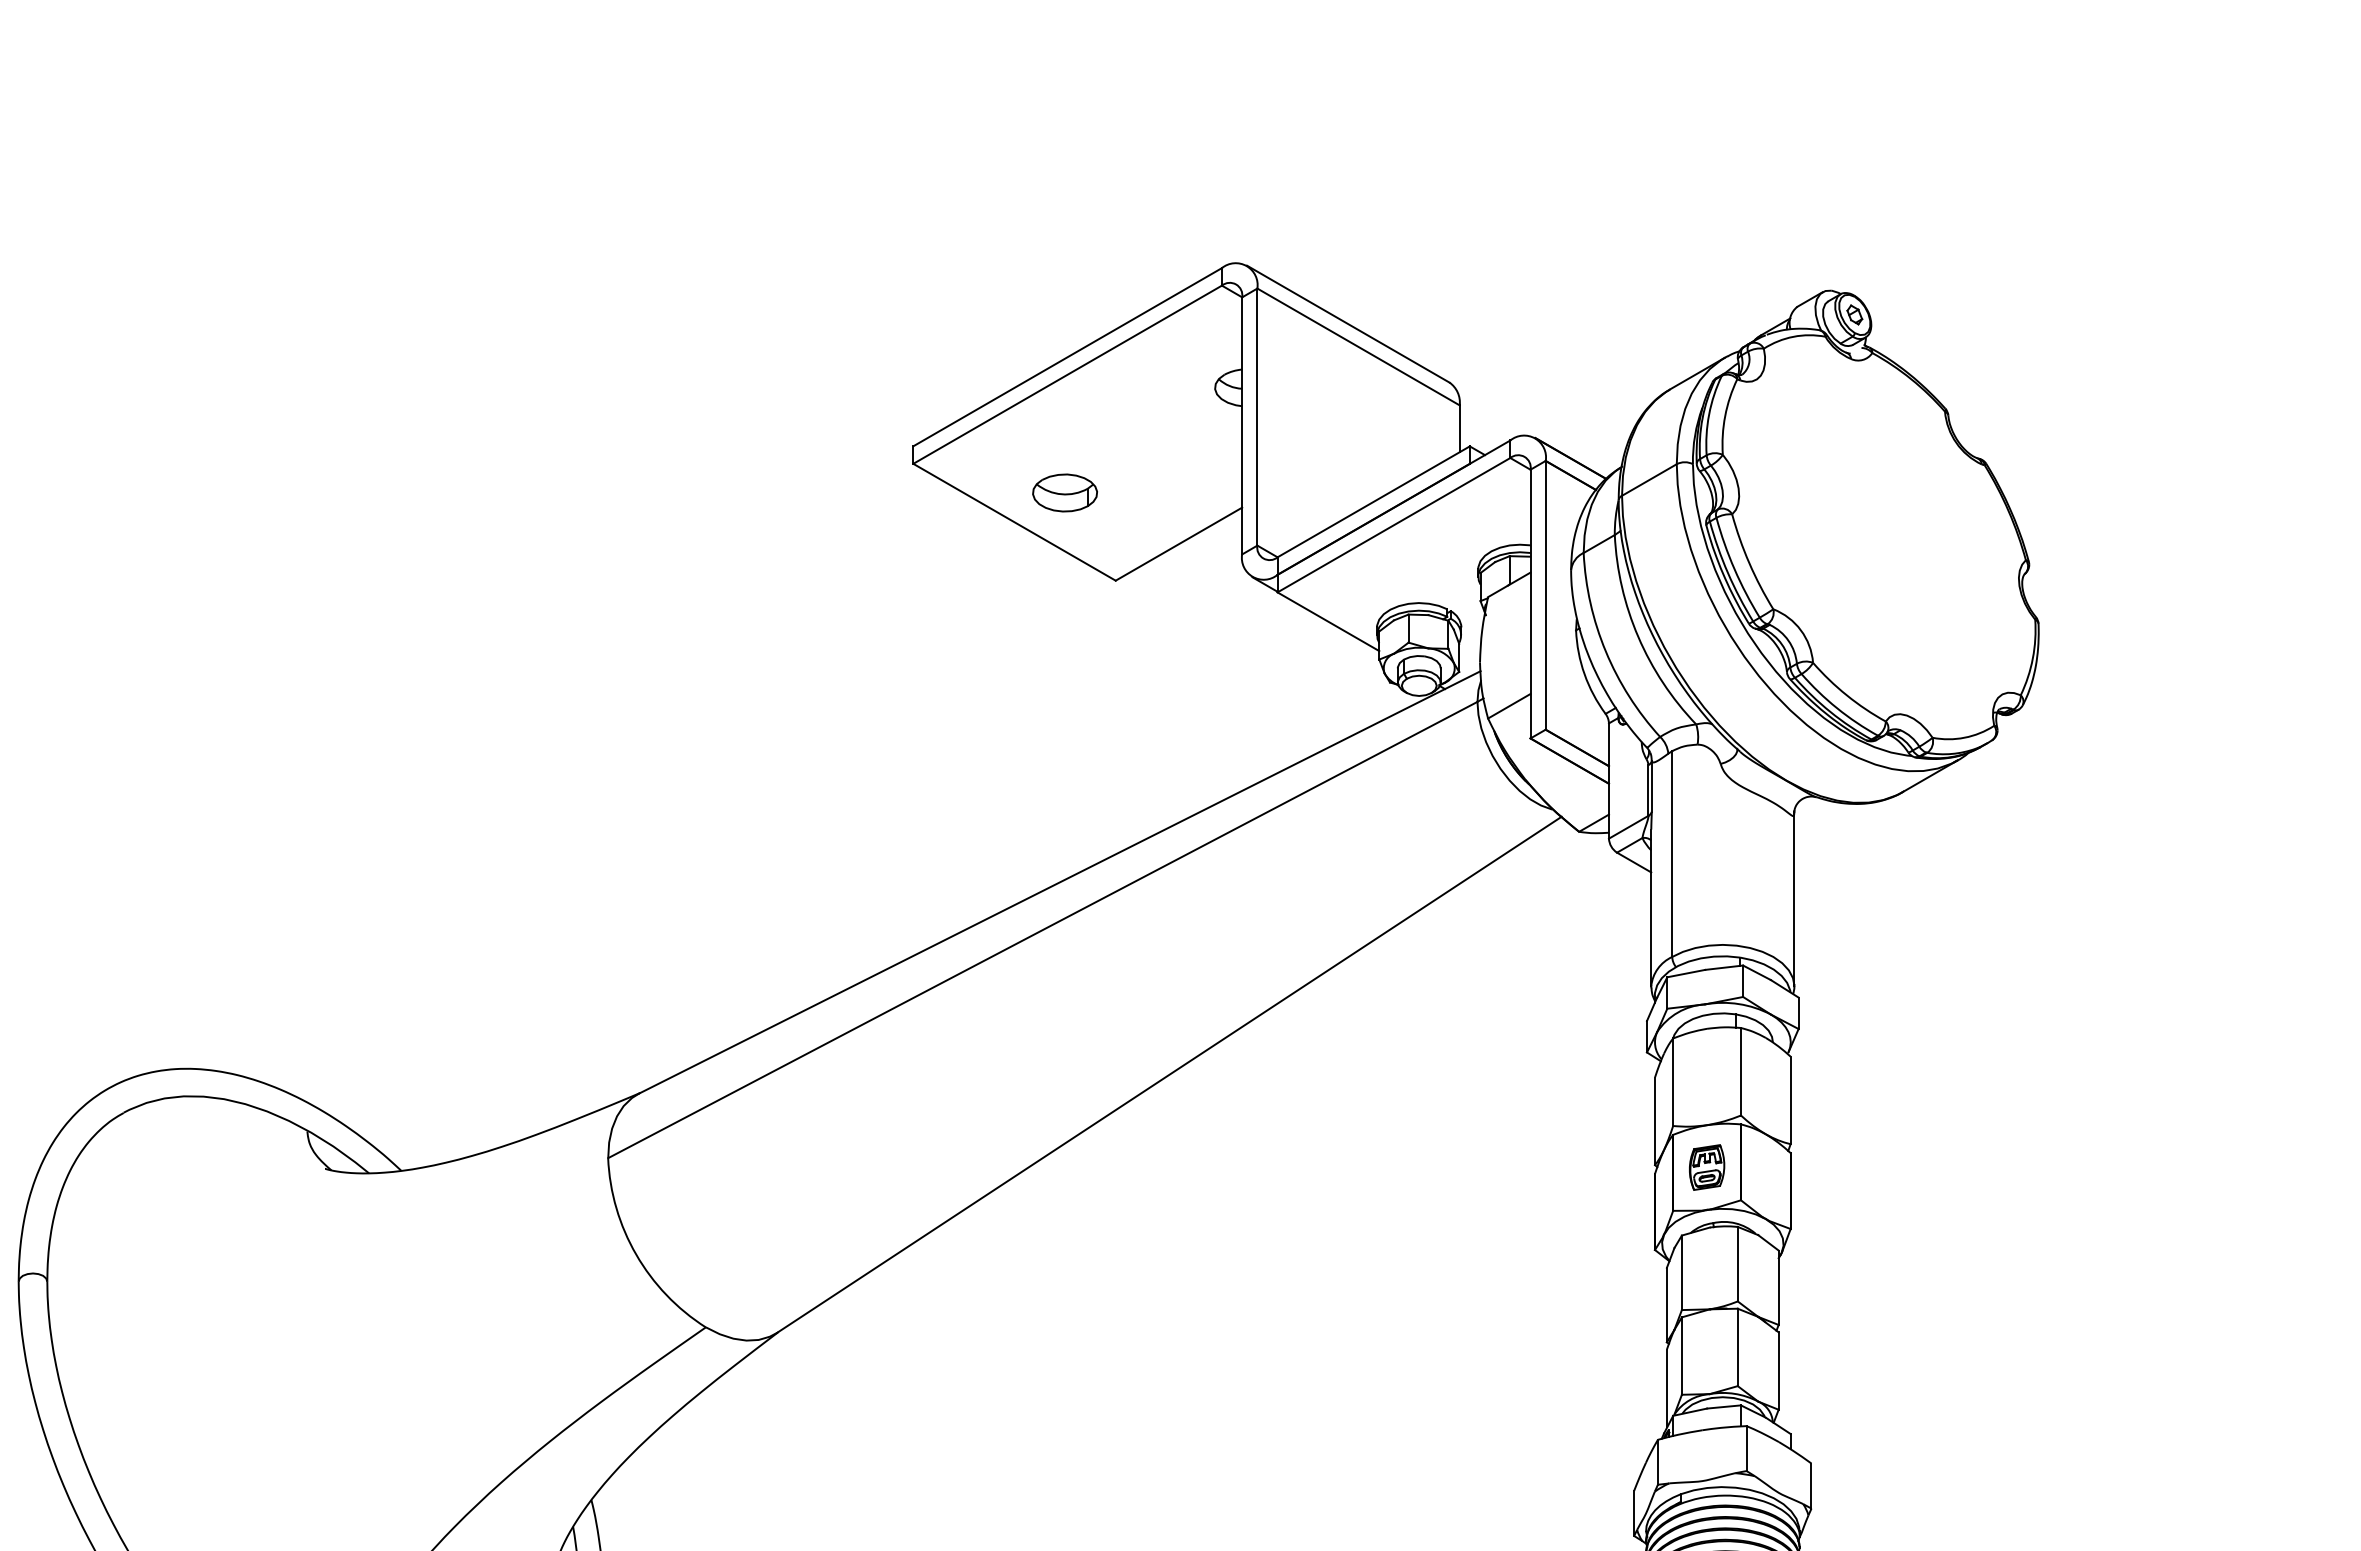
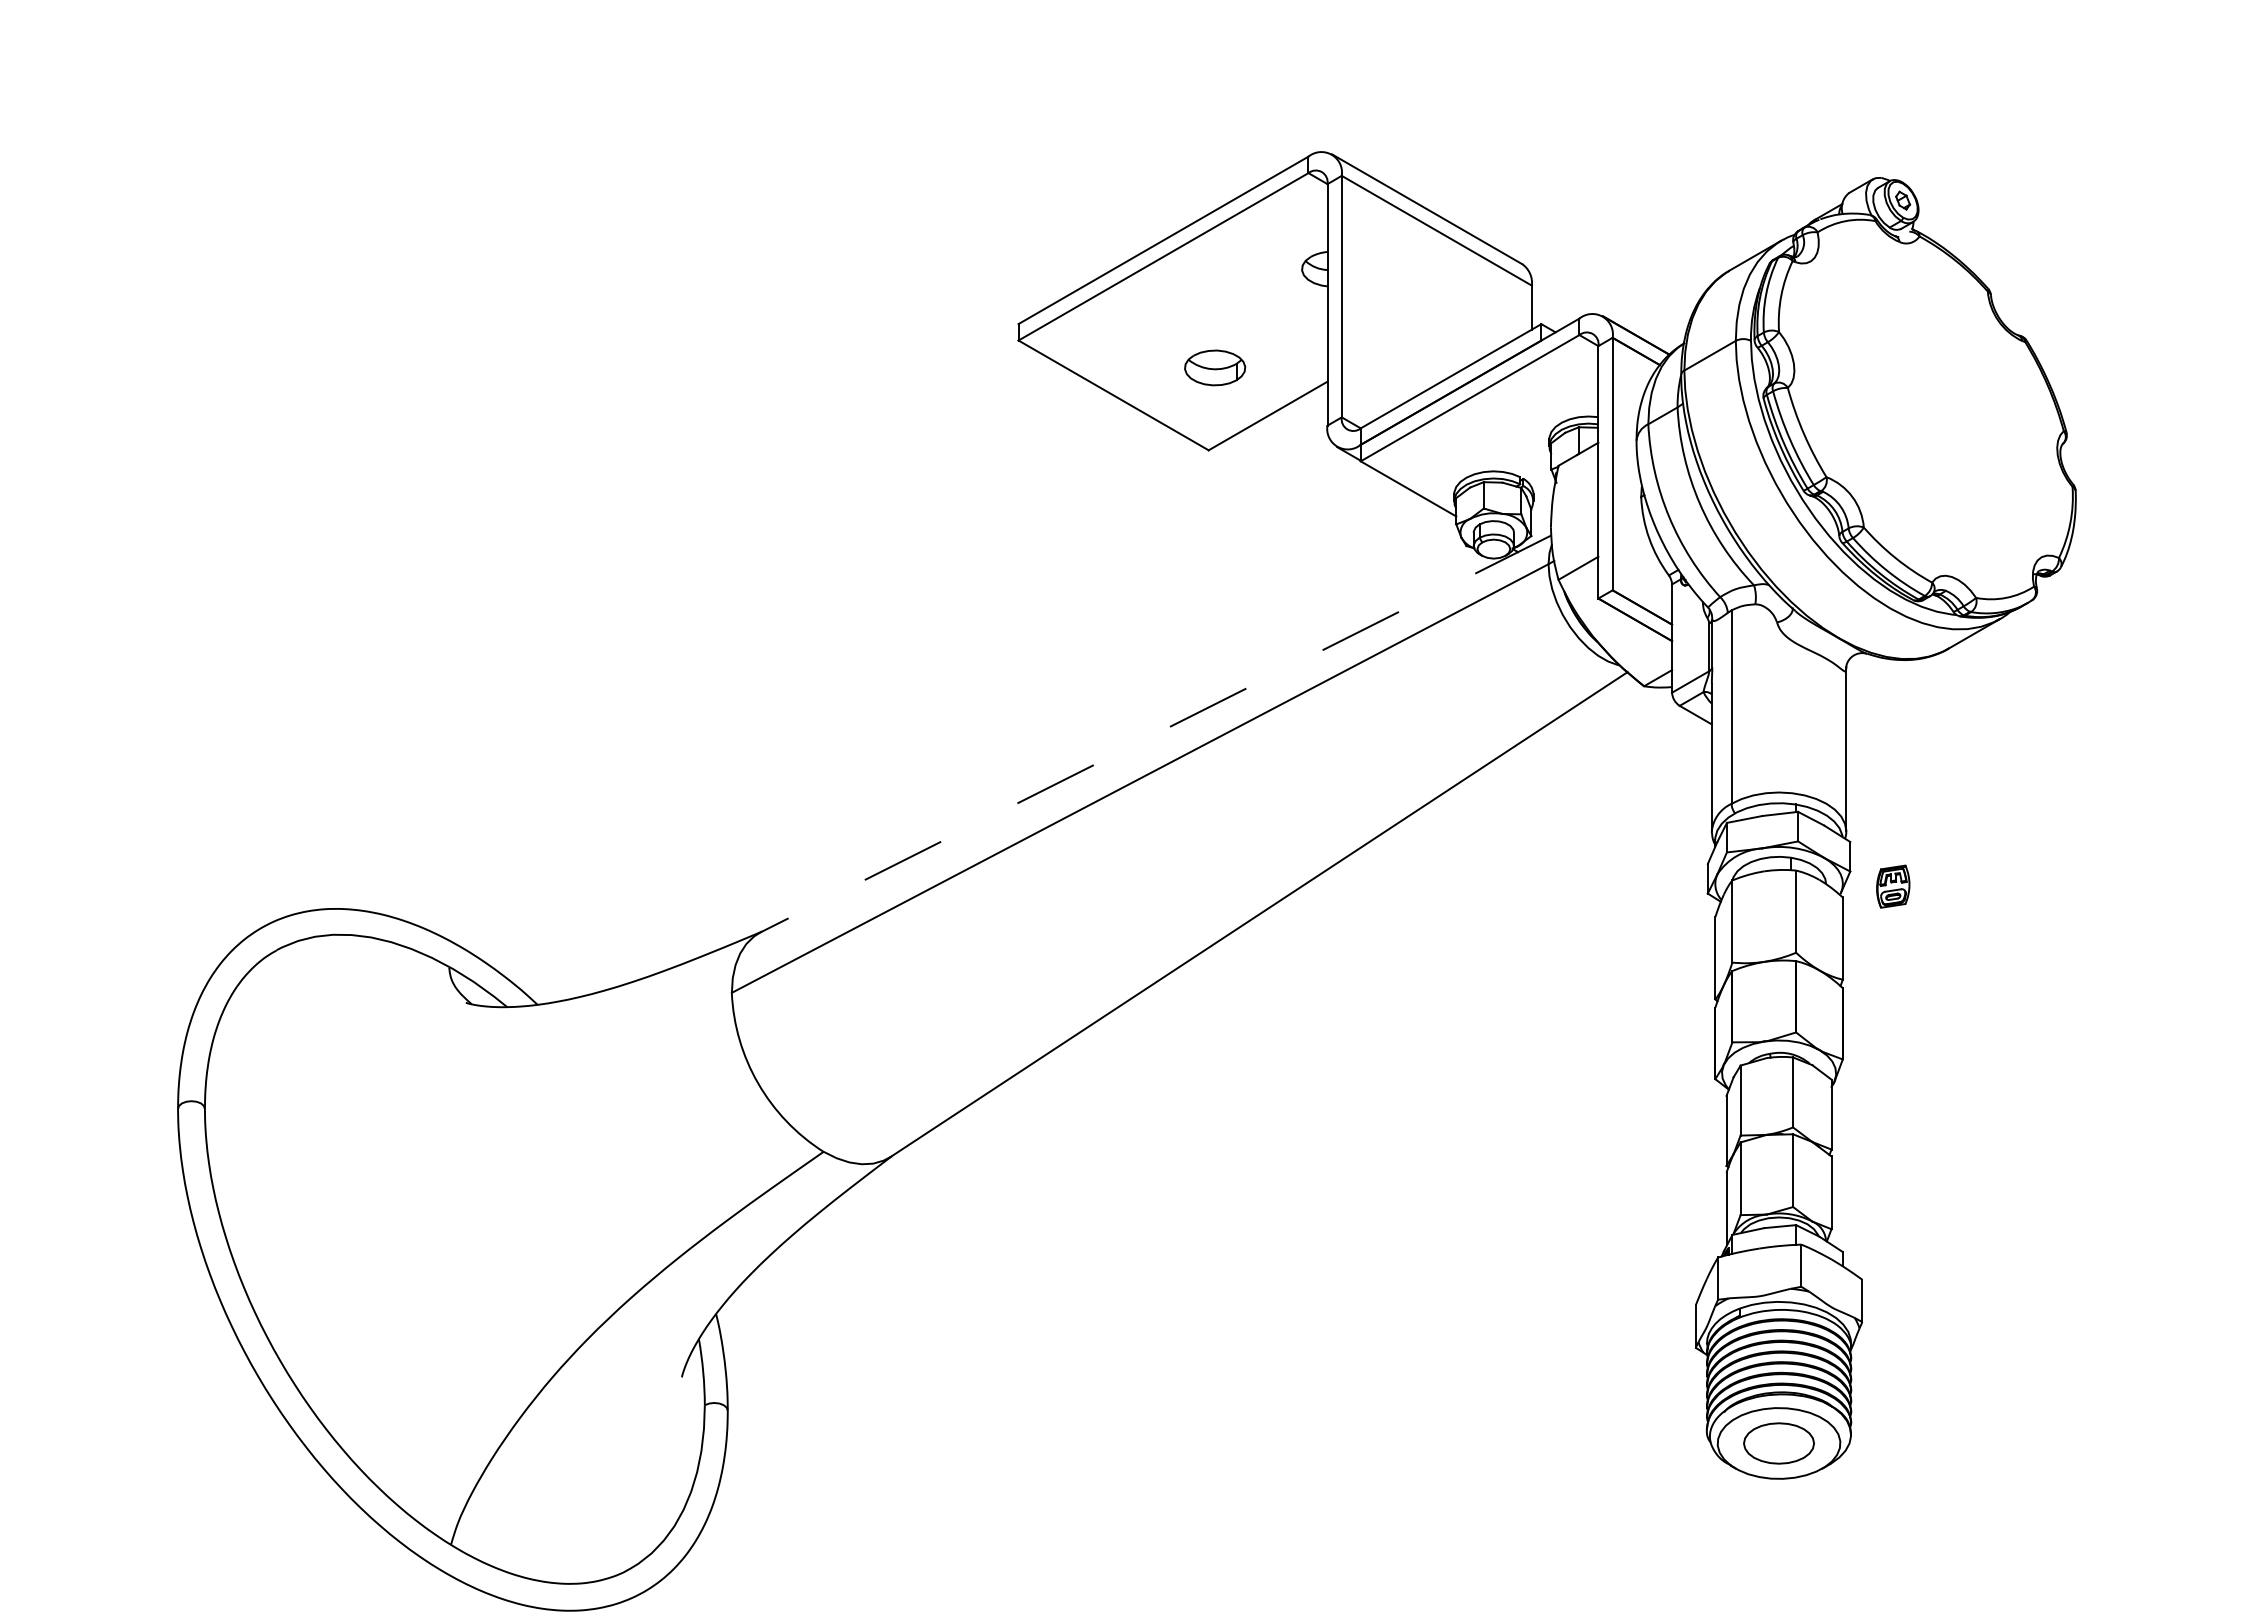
part: (1065, 492) -> (1215, 367), moved
line: (1059, 882) -> (1155, 733), solid -> dashed
part: (1707, 1167) -> (1893, 886), moved

